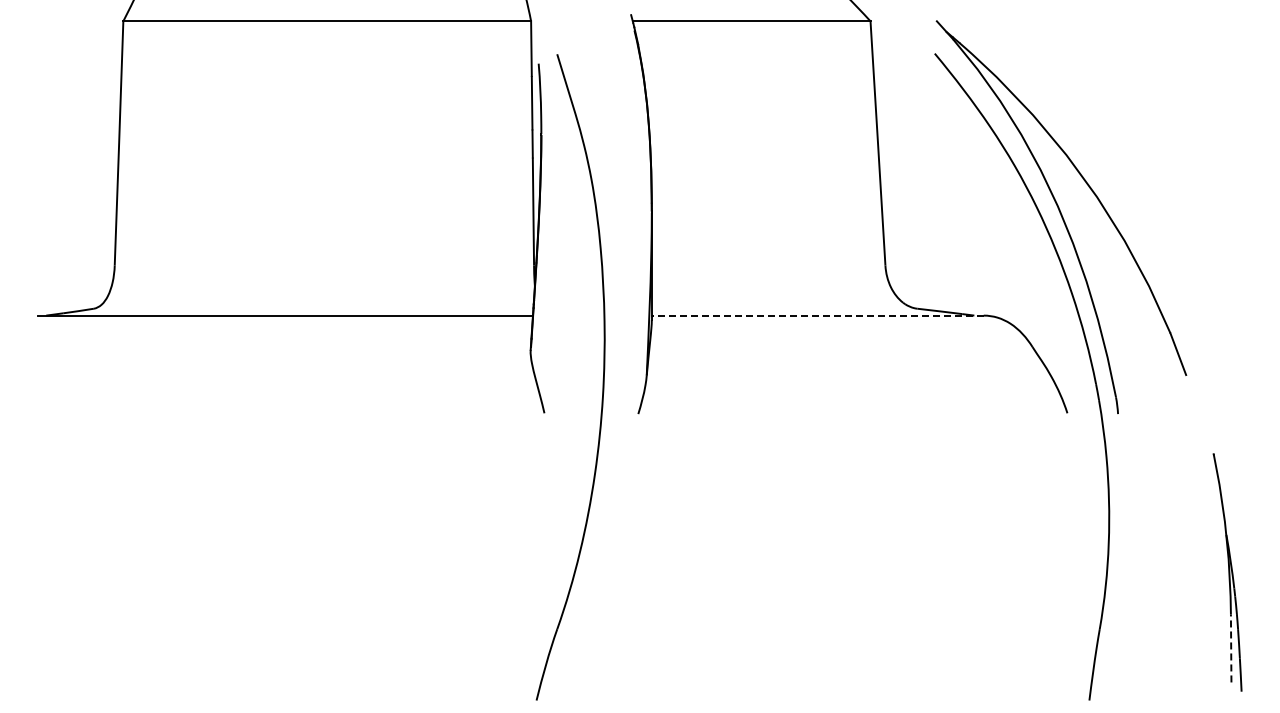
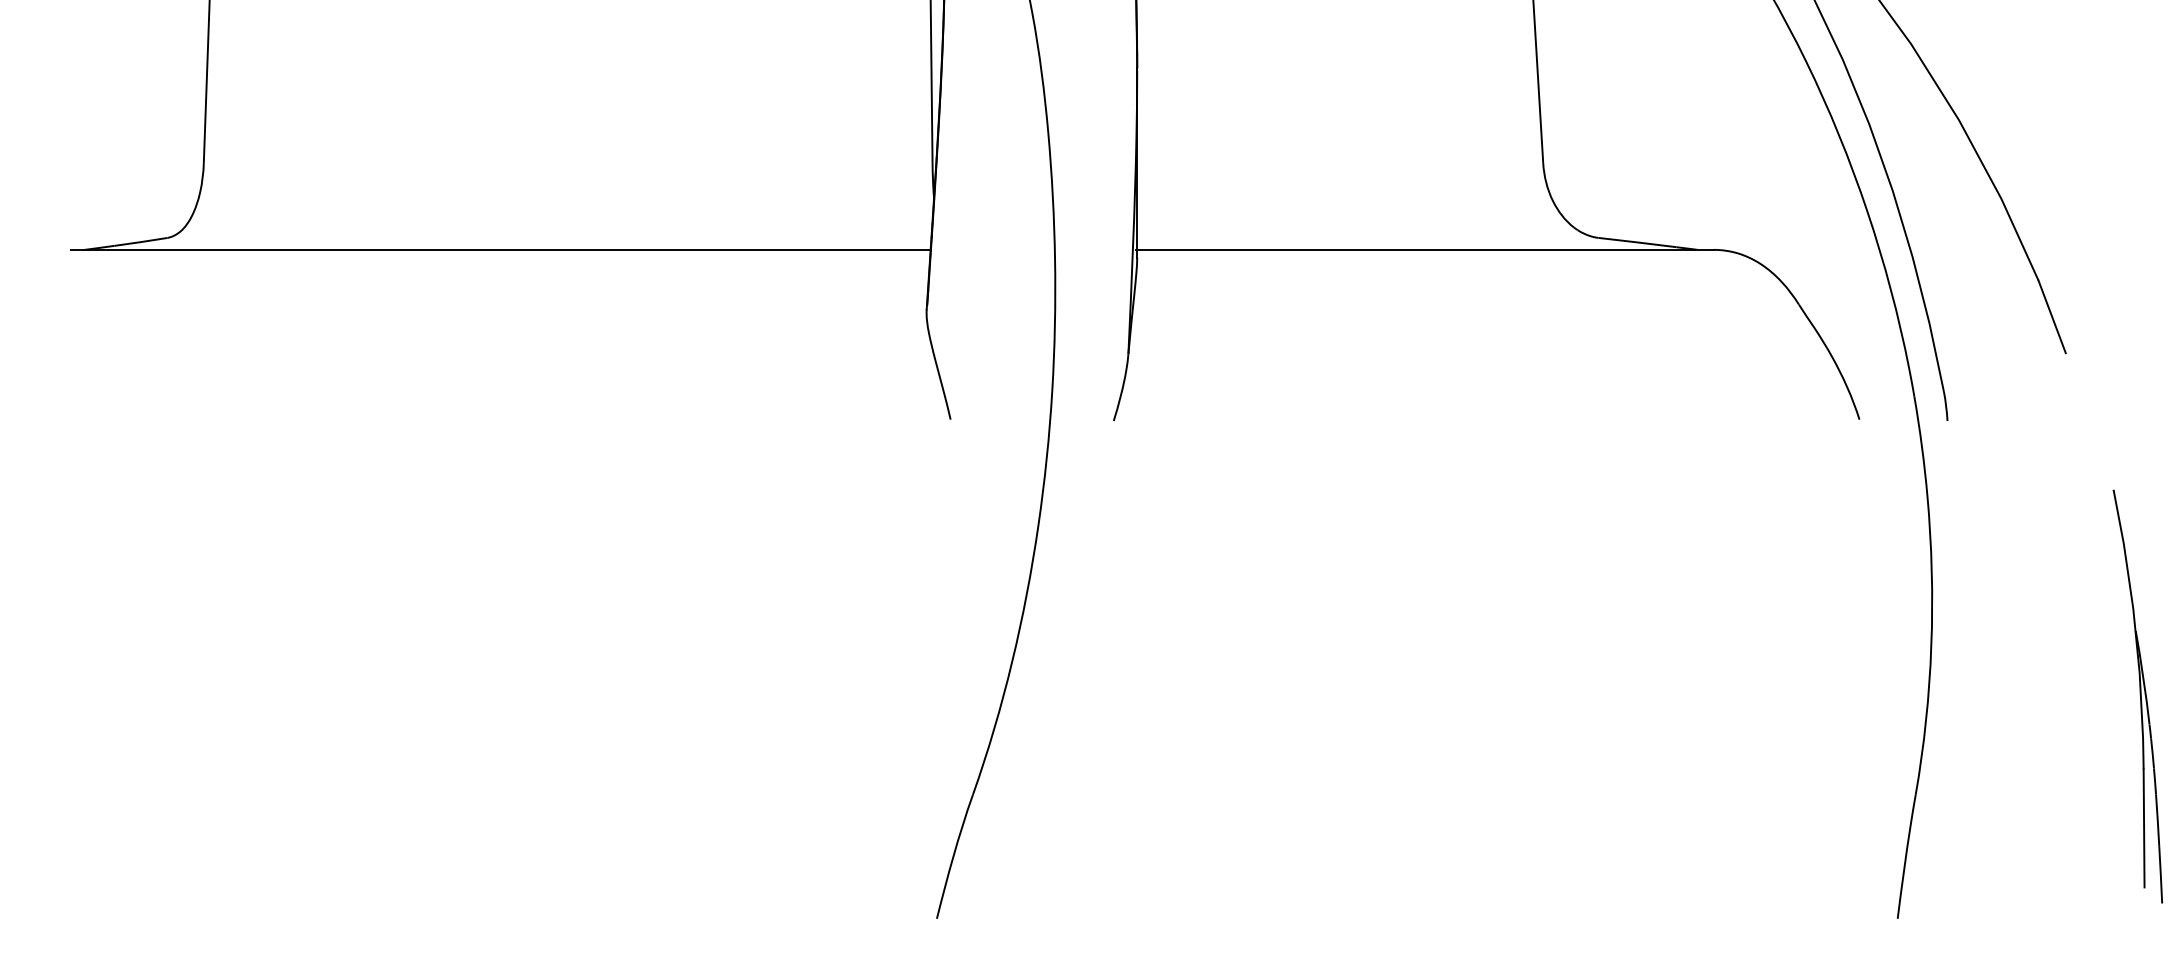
line: (816, 315) -> (1423, 249), dashed -> solid
line: (1231, 647) -> (2144, 826), dashed -> solid

